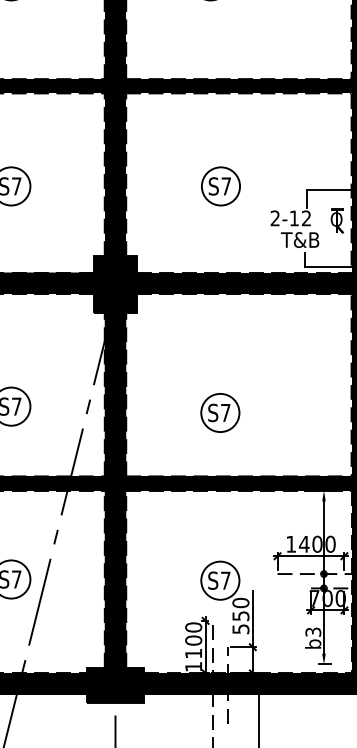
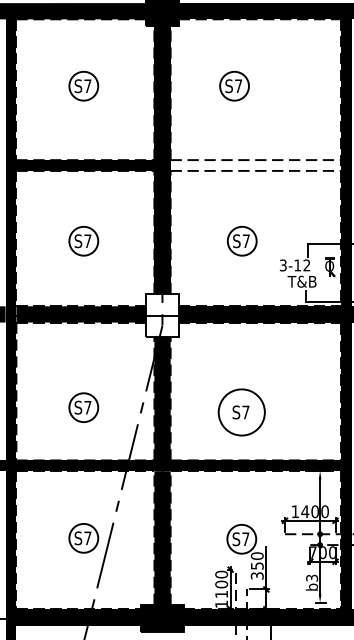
fill: (238, 86) -> (255, 165), removed
text: (275, 218) -> (283, 265), 2-12 -> 3-12
fill: (115, 284) -> (162, 315), removed
circle: (219, 413) -> (241, 412), size x1.6
text: (239, 628) -> (256, 575), 550 -> 350

